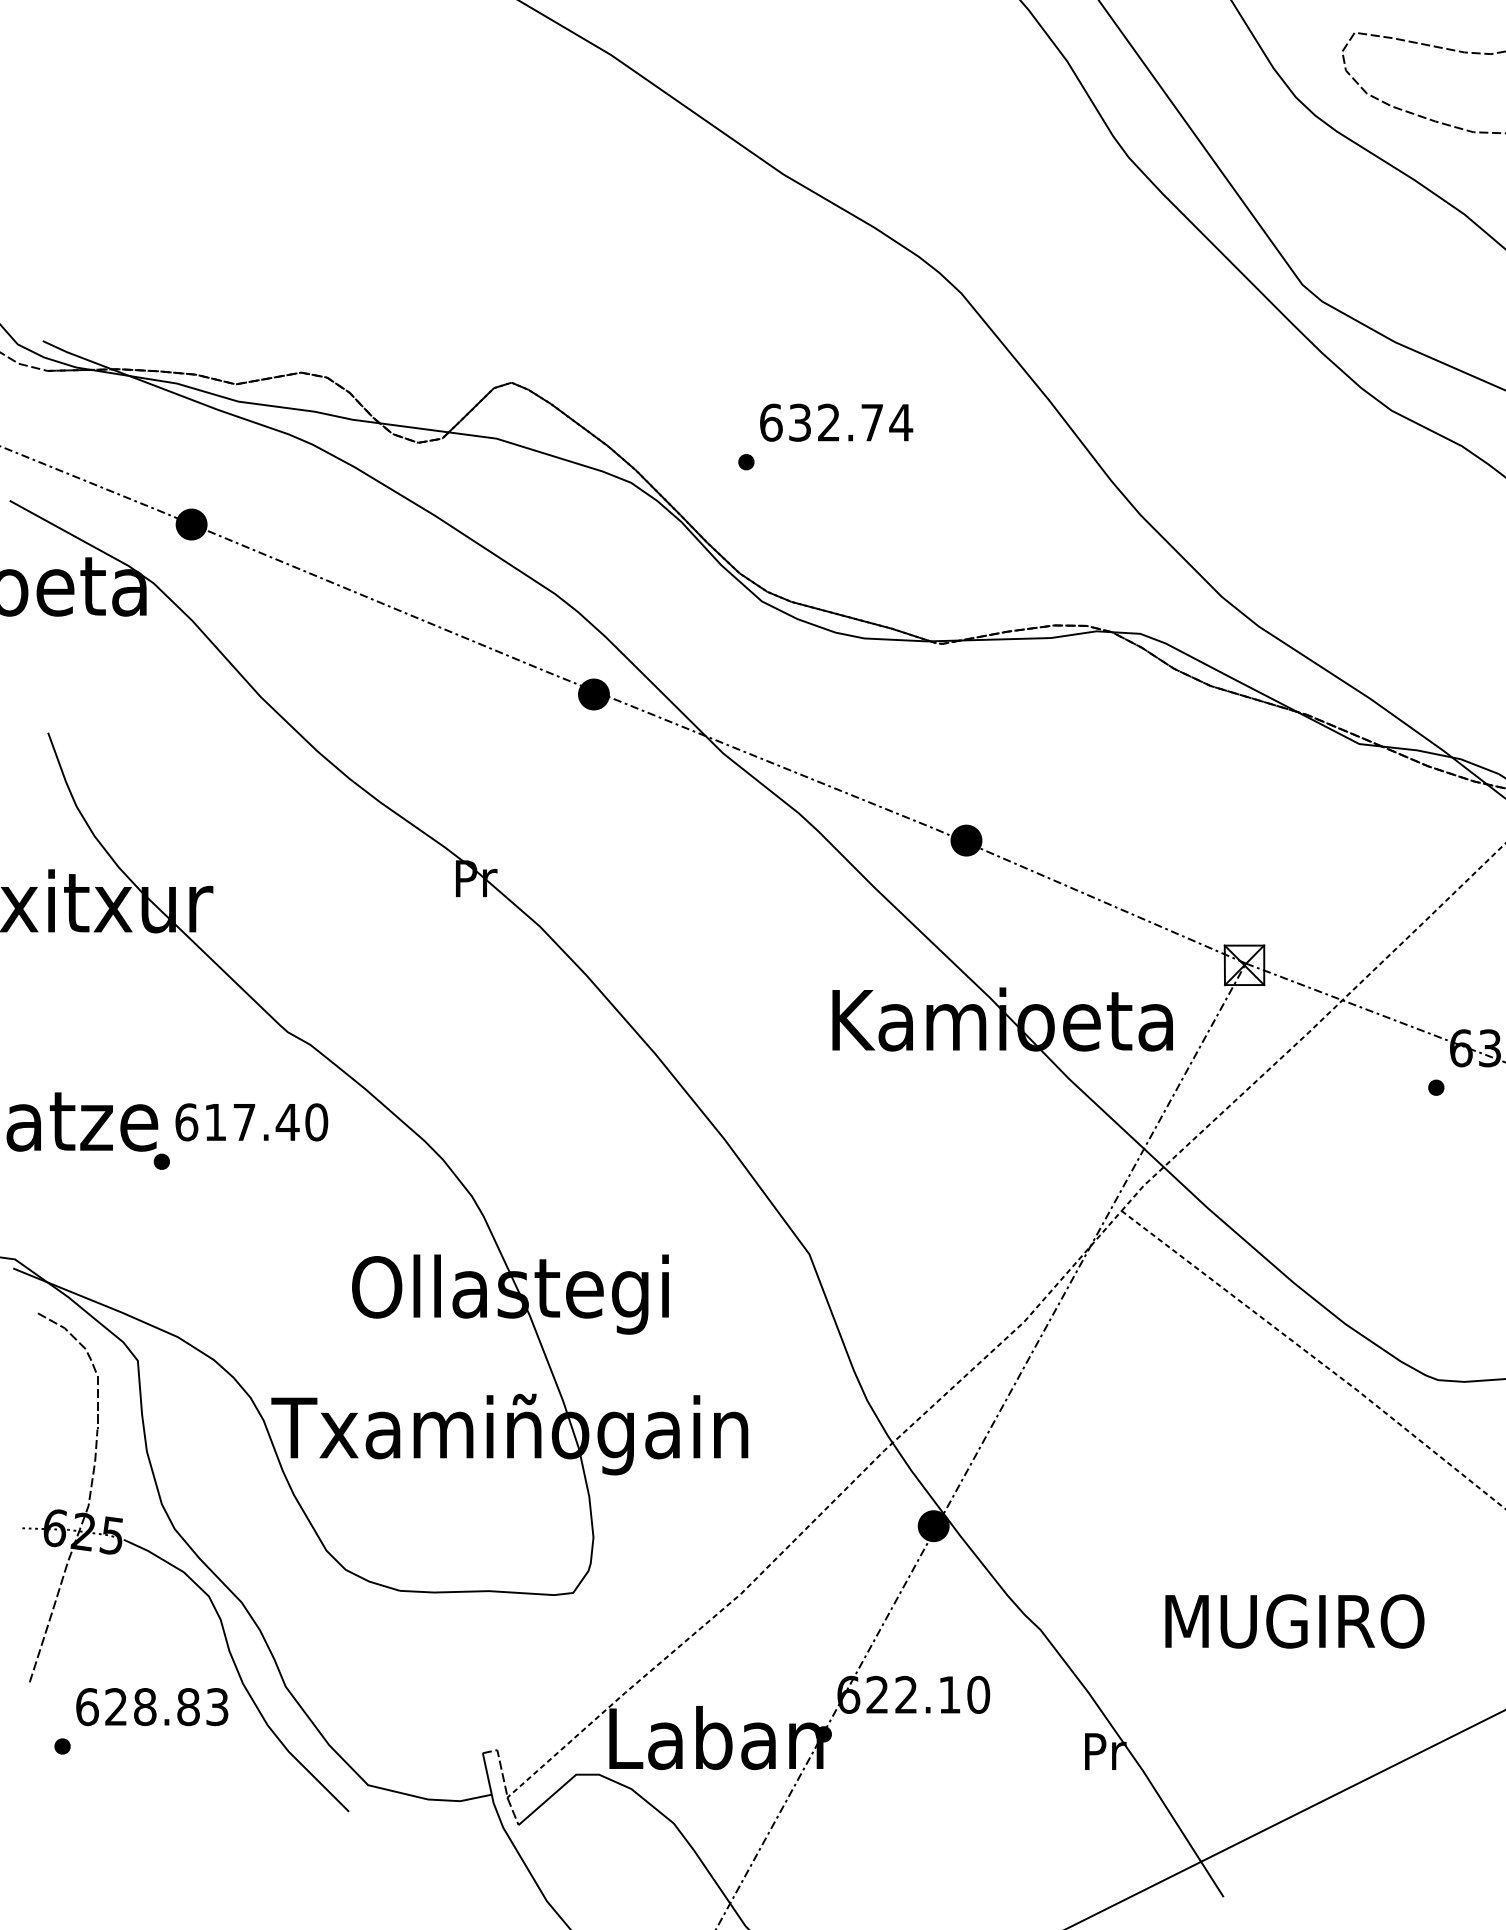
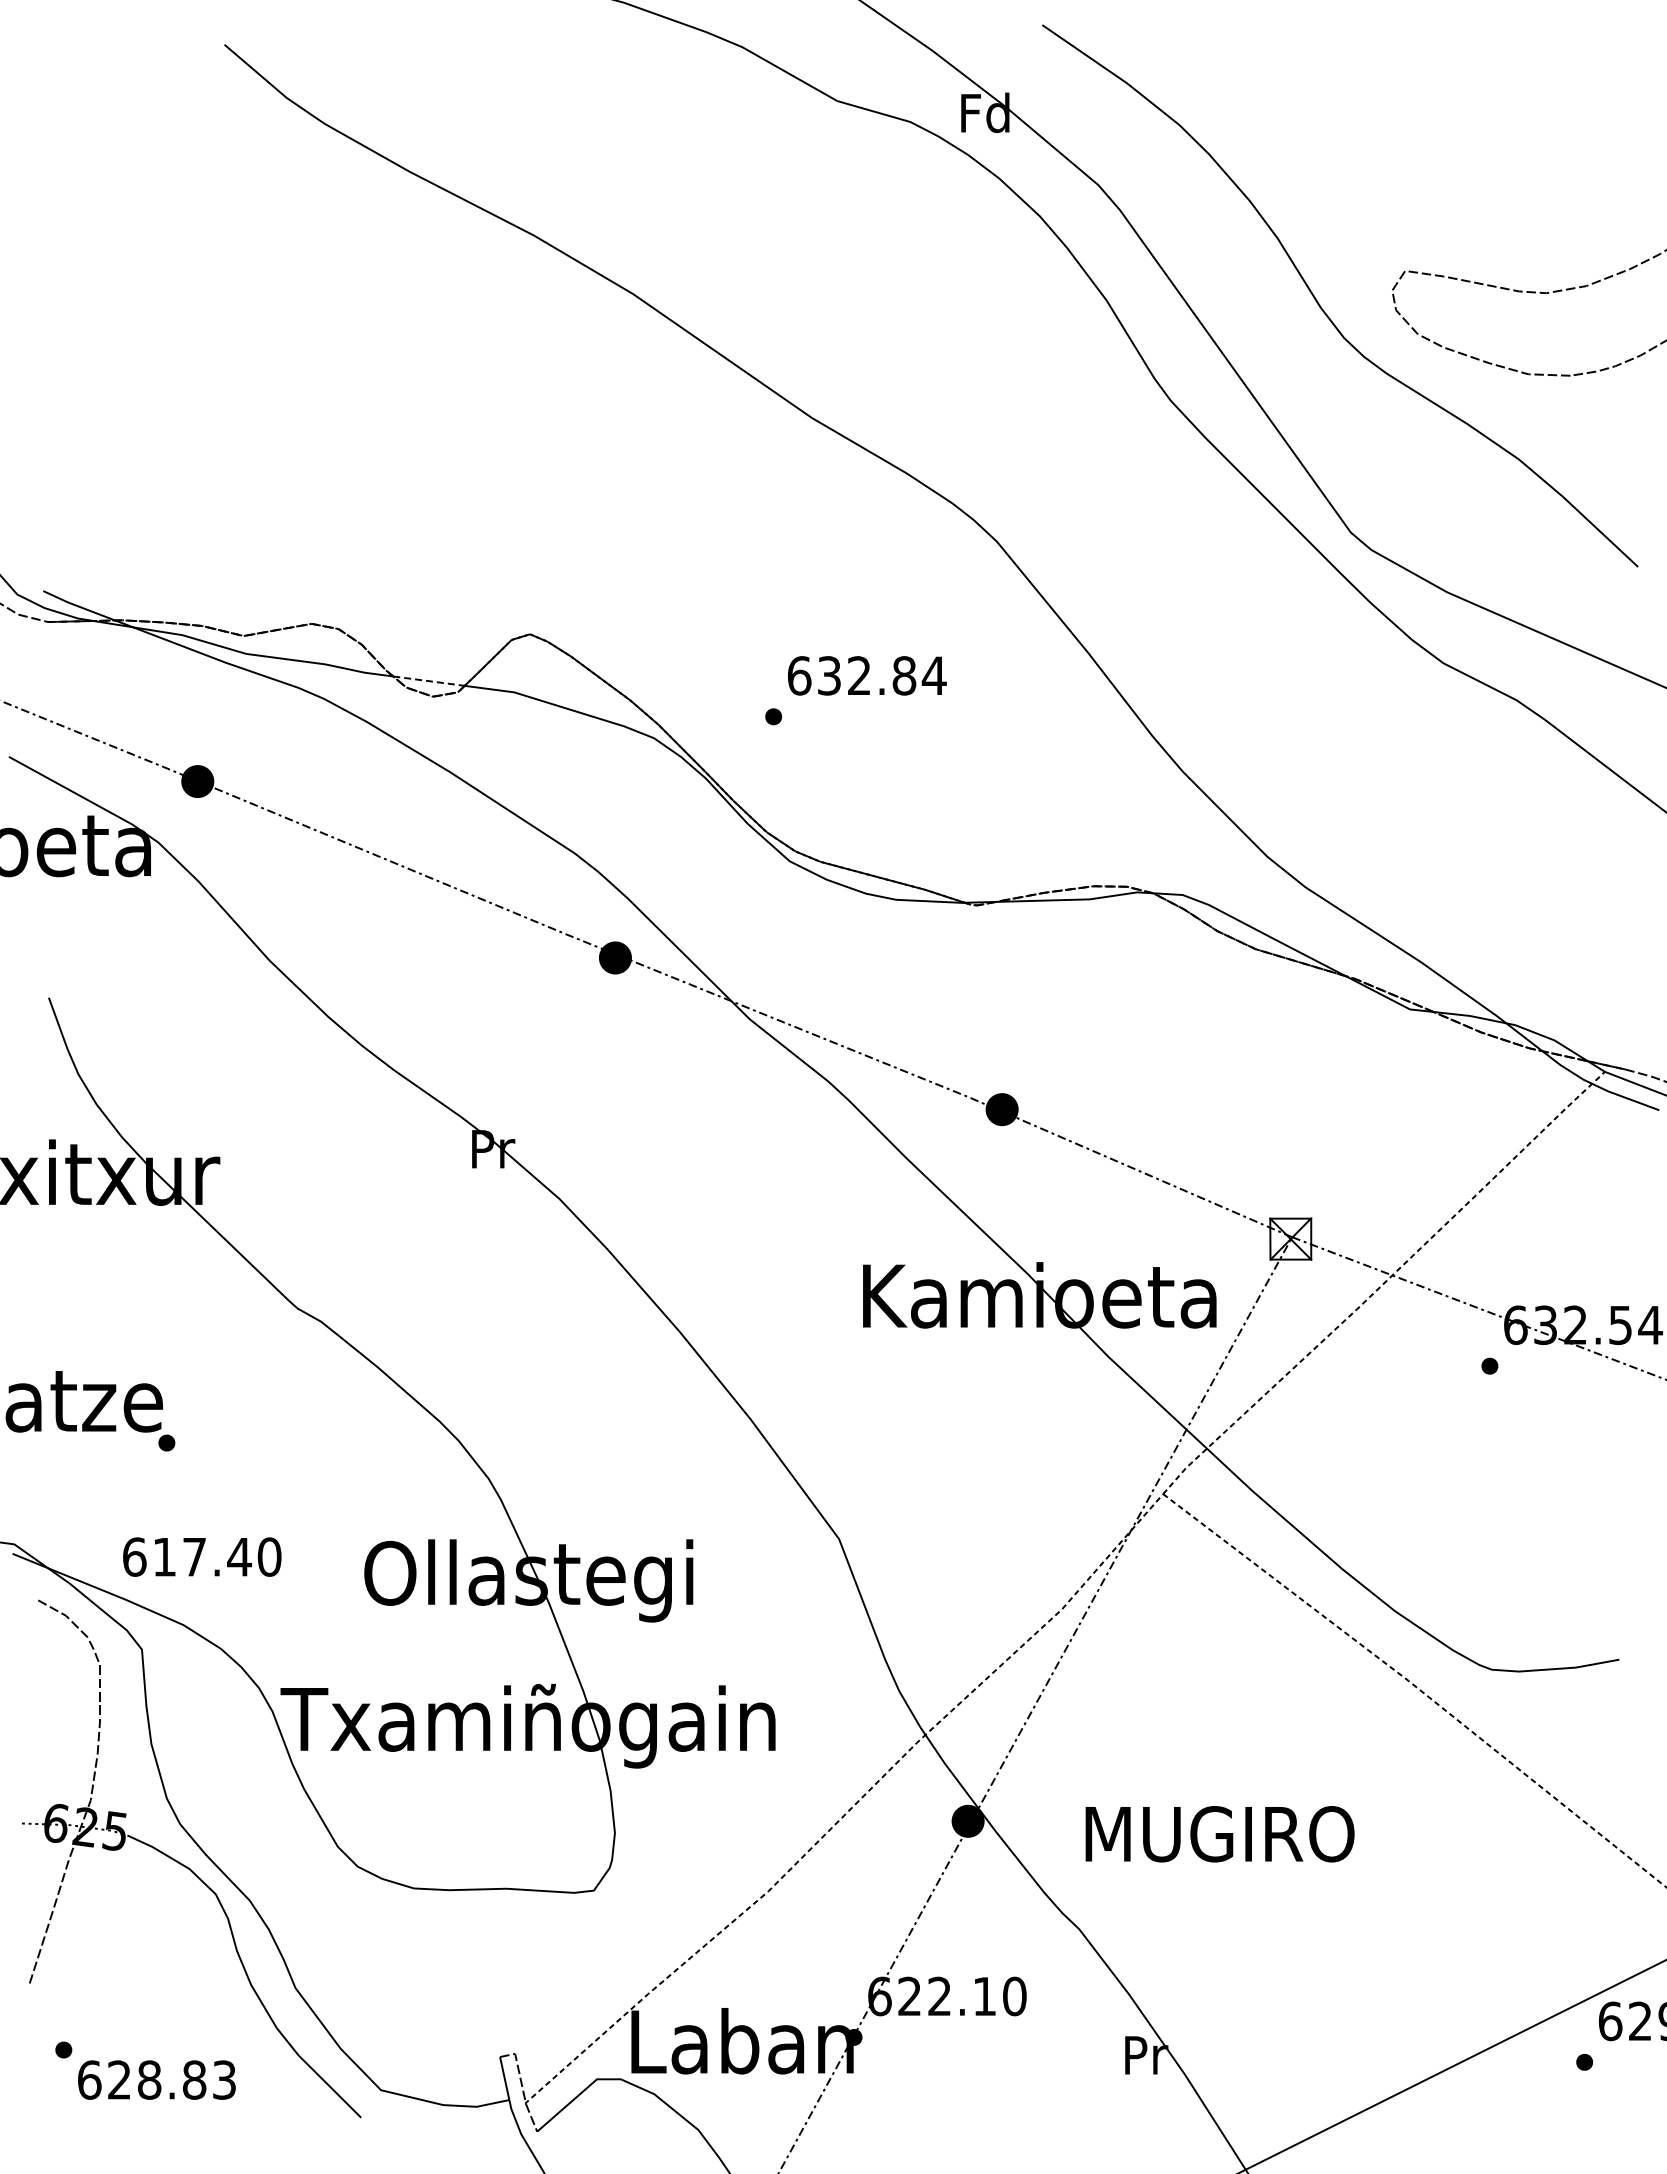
text: (872, 422) -> (904, 675), 632.74 -> 632.84
line: (414, 428) -> (429, 681), solid -> dashed
text: (252, 1121) -> (202, 1556), moved
text: (1294, 1621) -> (1219, 1834), moved
text: (151, 1706) -> (156, 2079), moved

